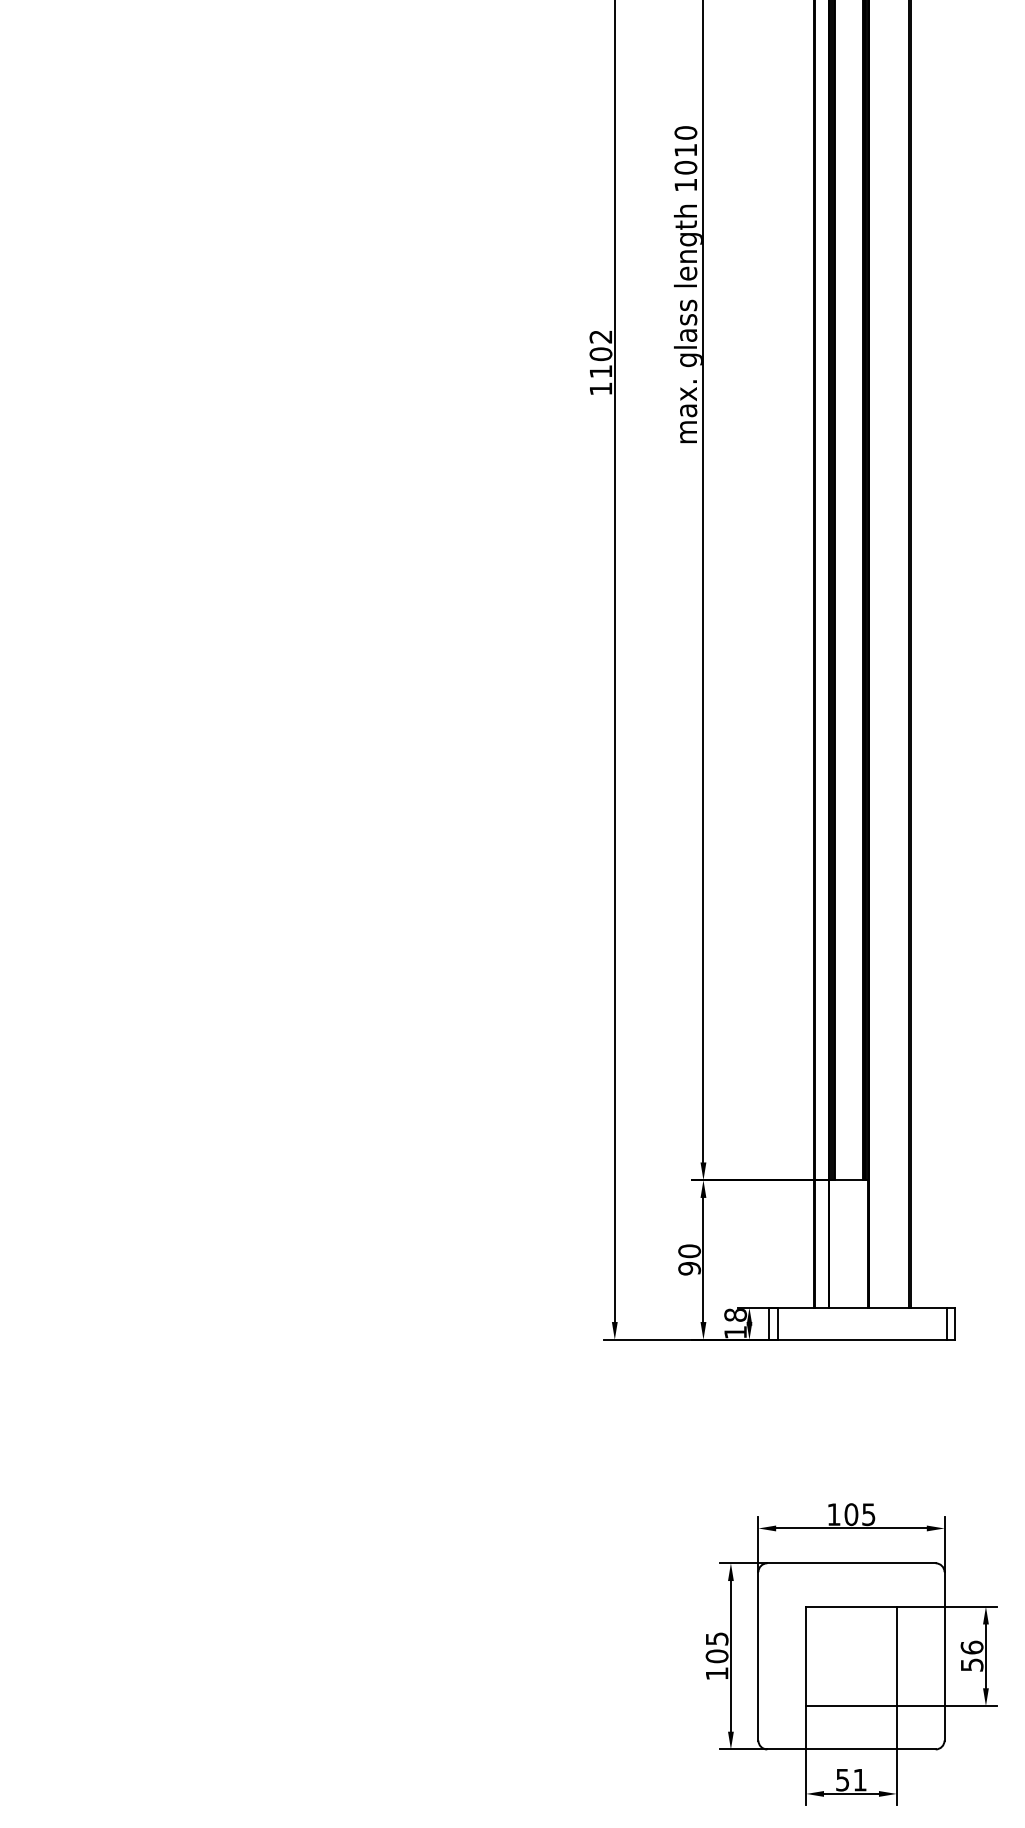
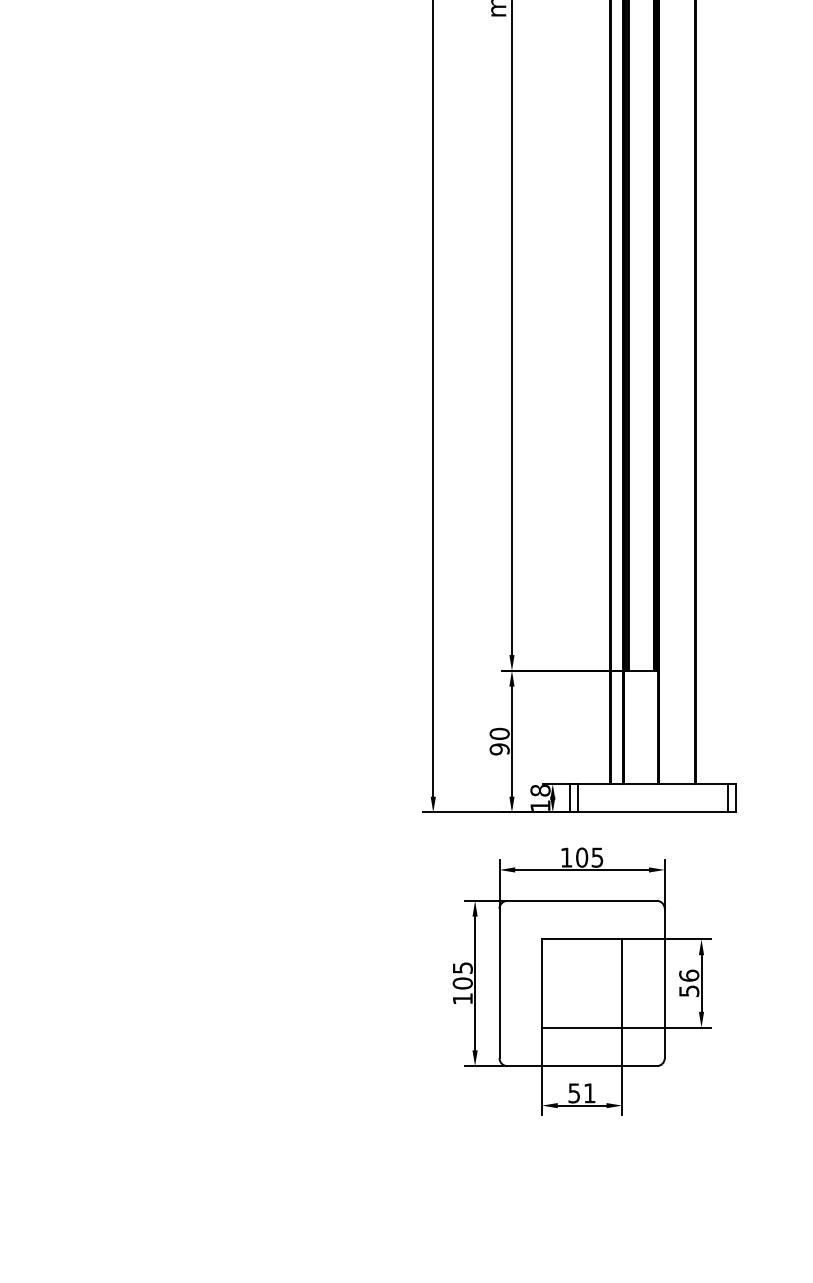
part: (851, 1654) -> (582, 981), moved

